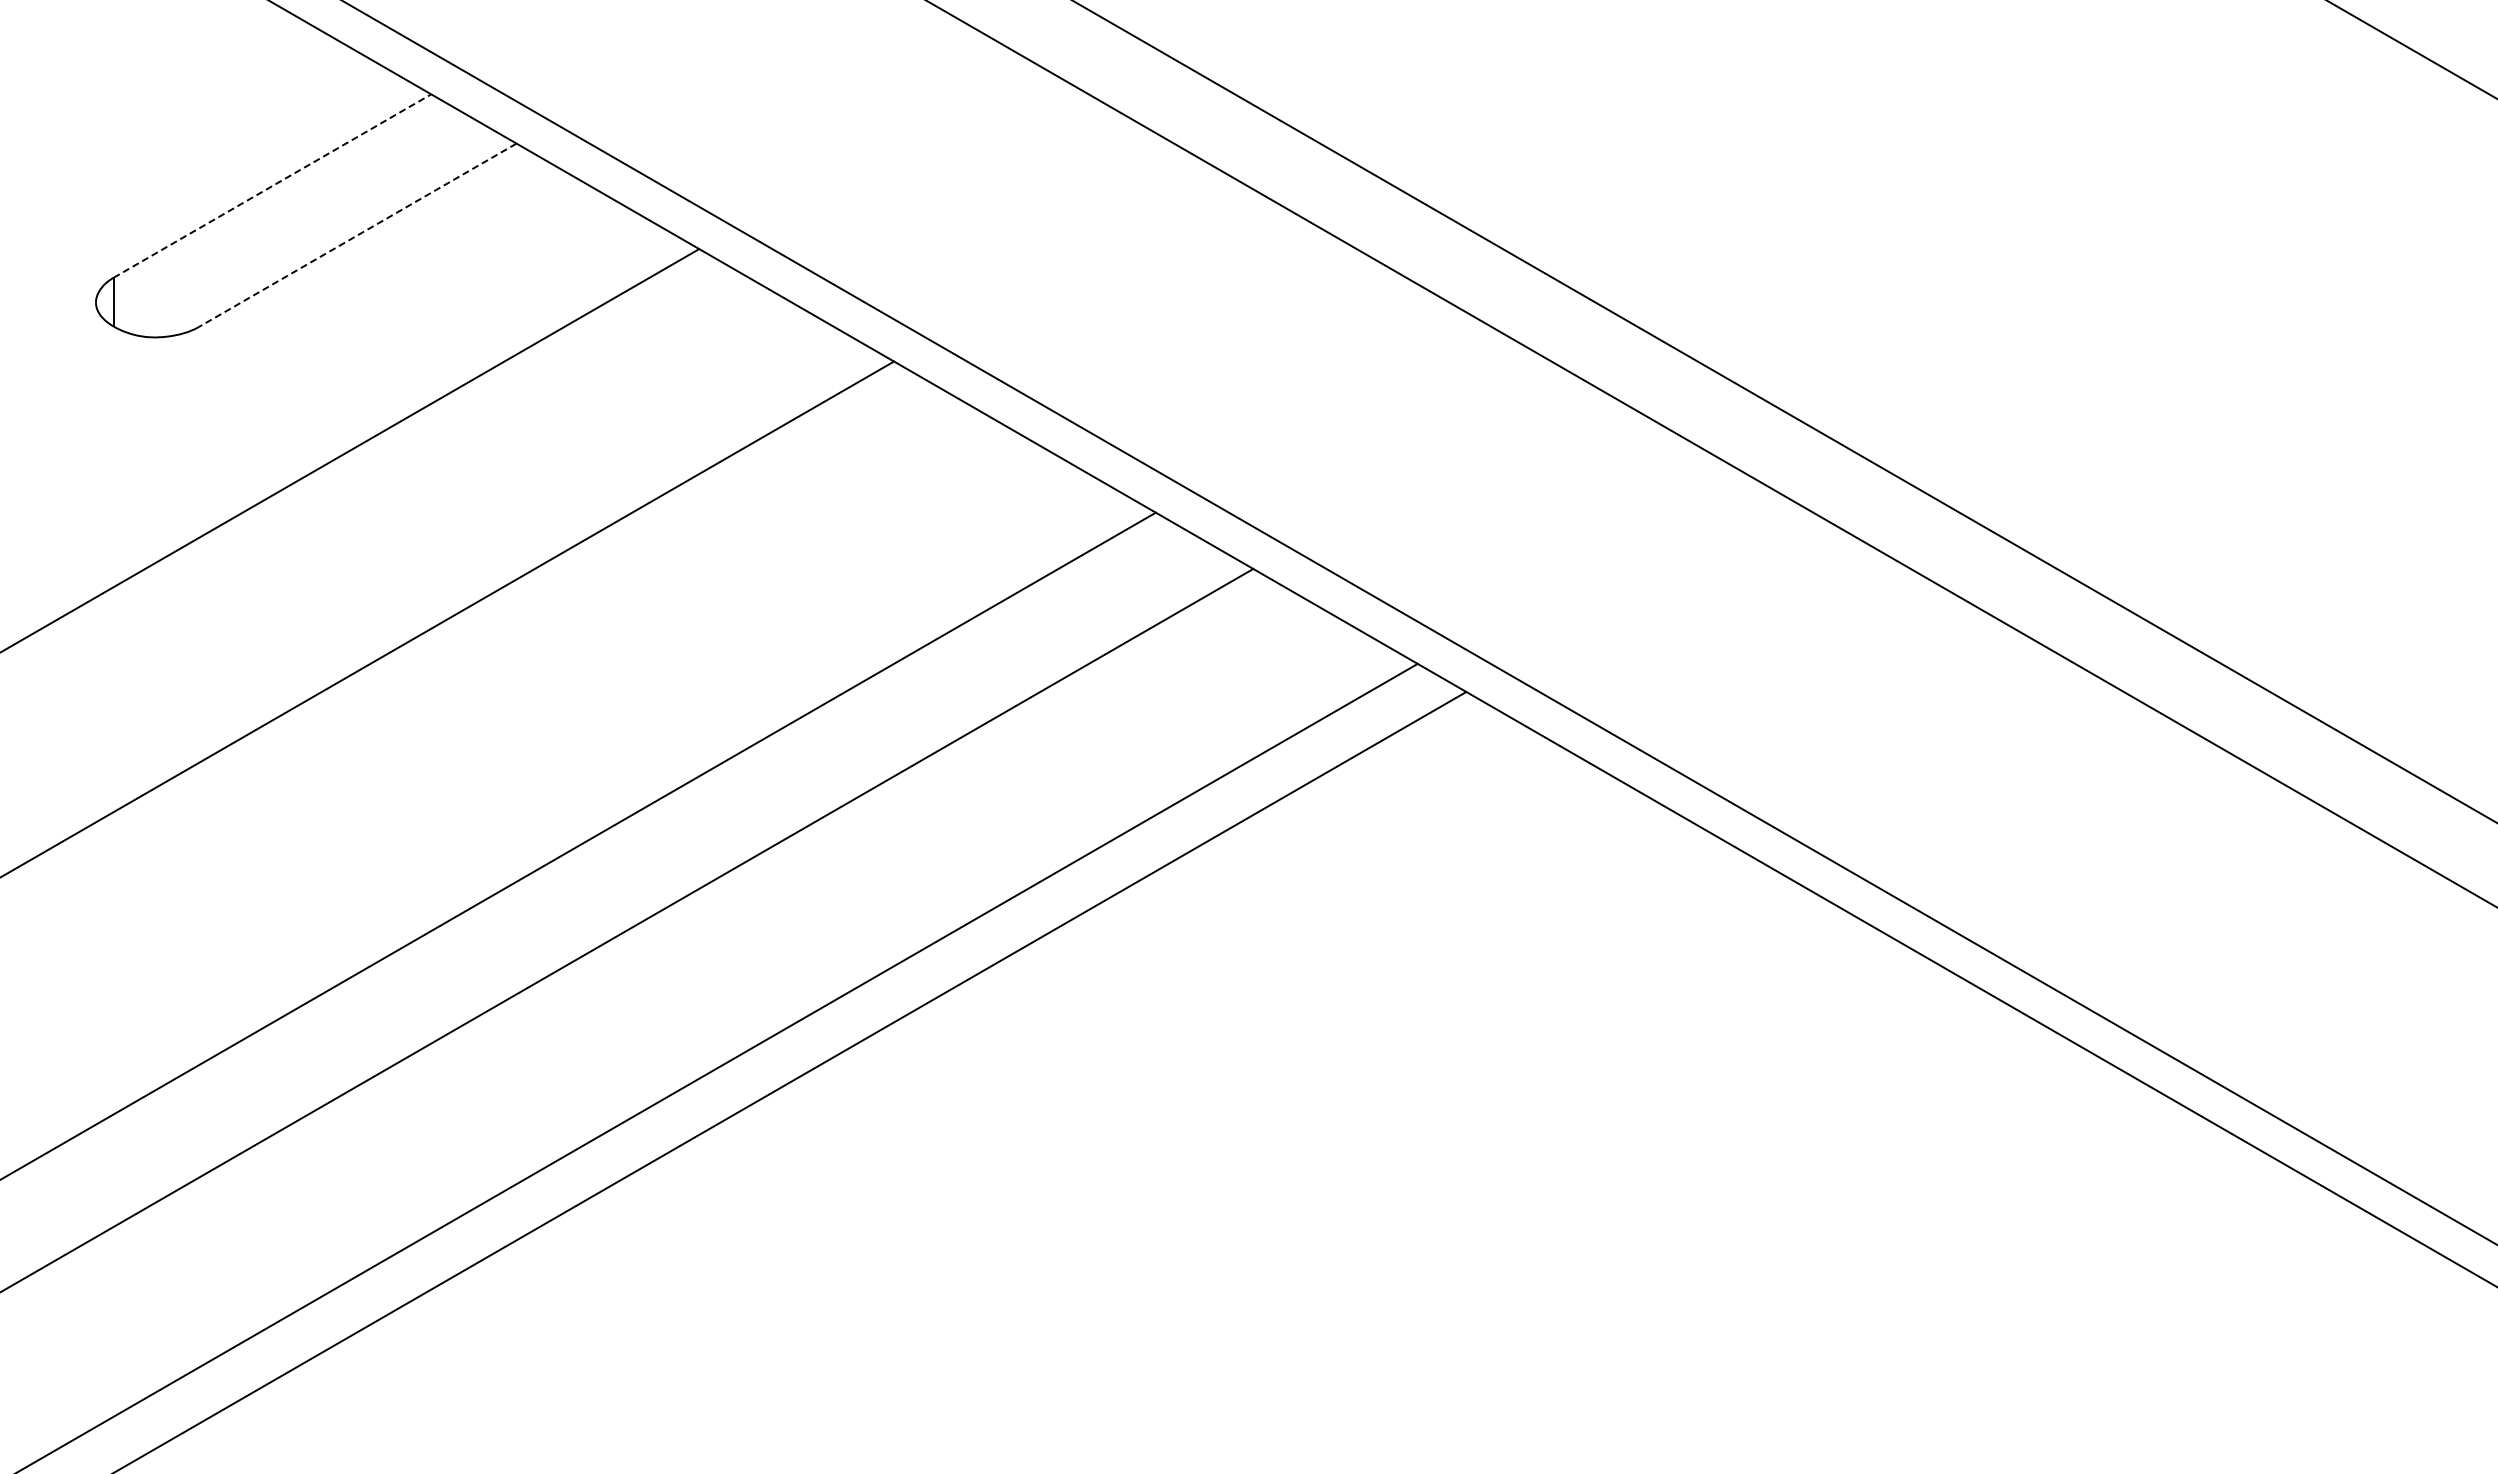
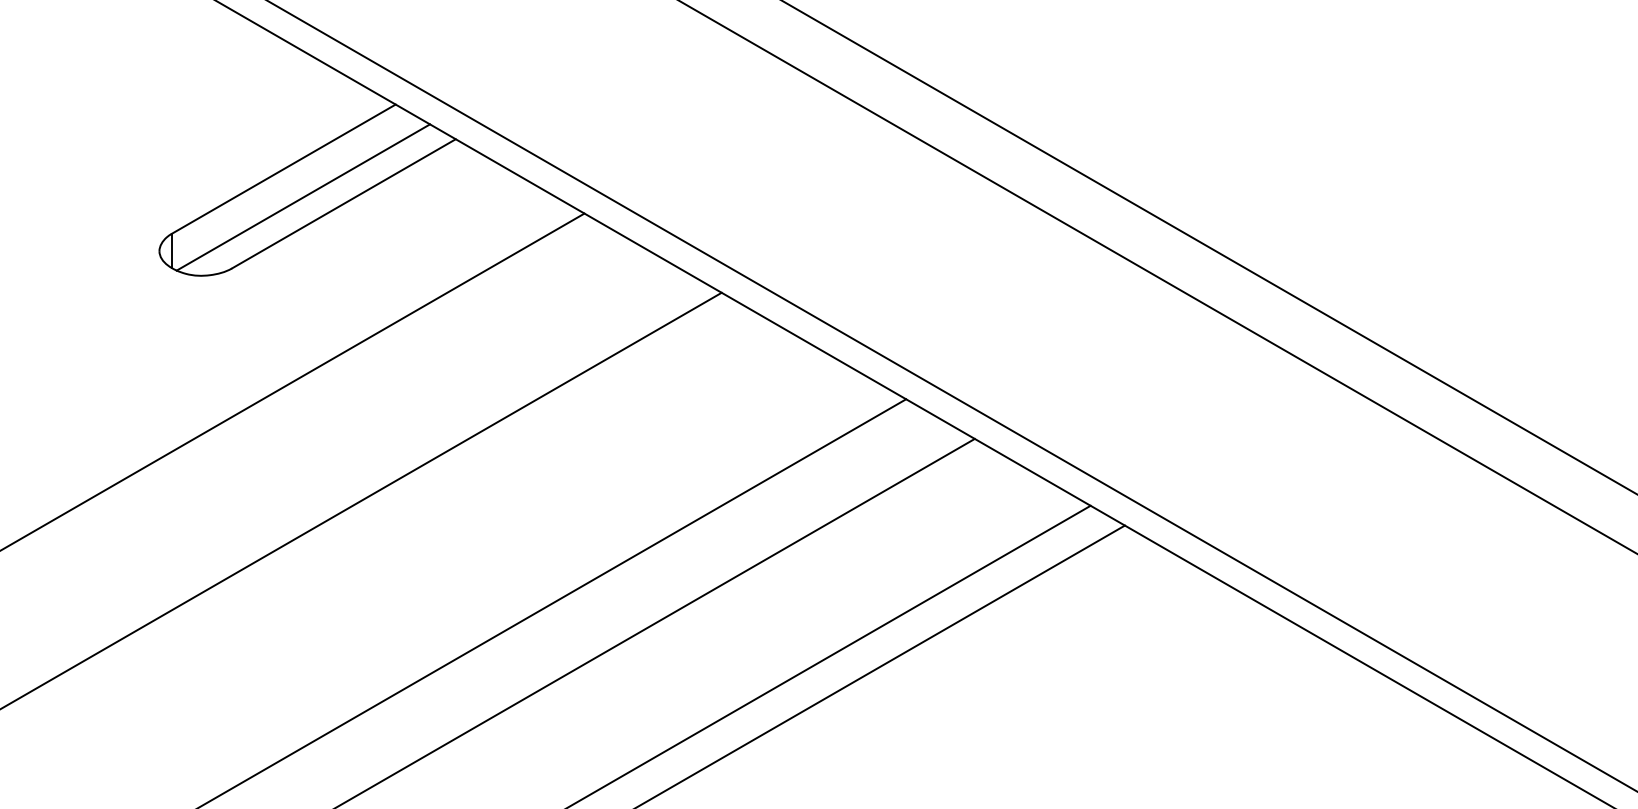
line: (272, 185) -> (283, 168), dashed -> solid
line: (300, 226) -> (303, 197), added
line: (357, 235) -> (343, 203), dashed -> solid

